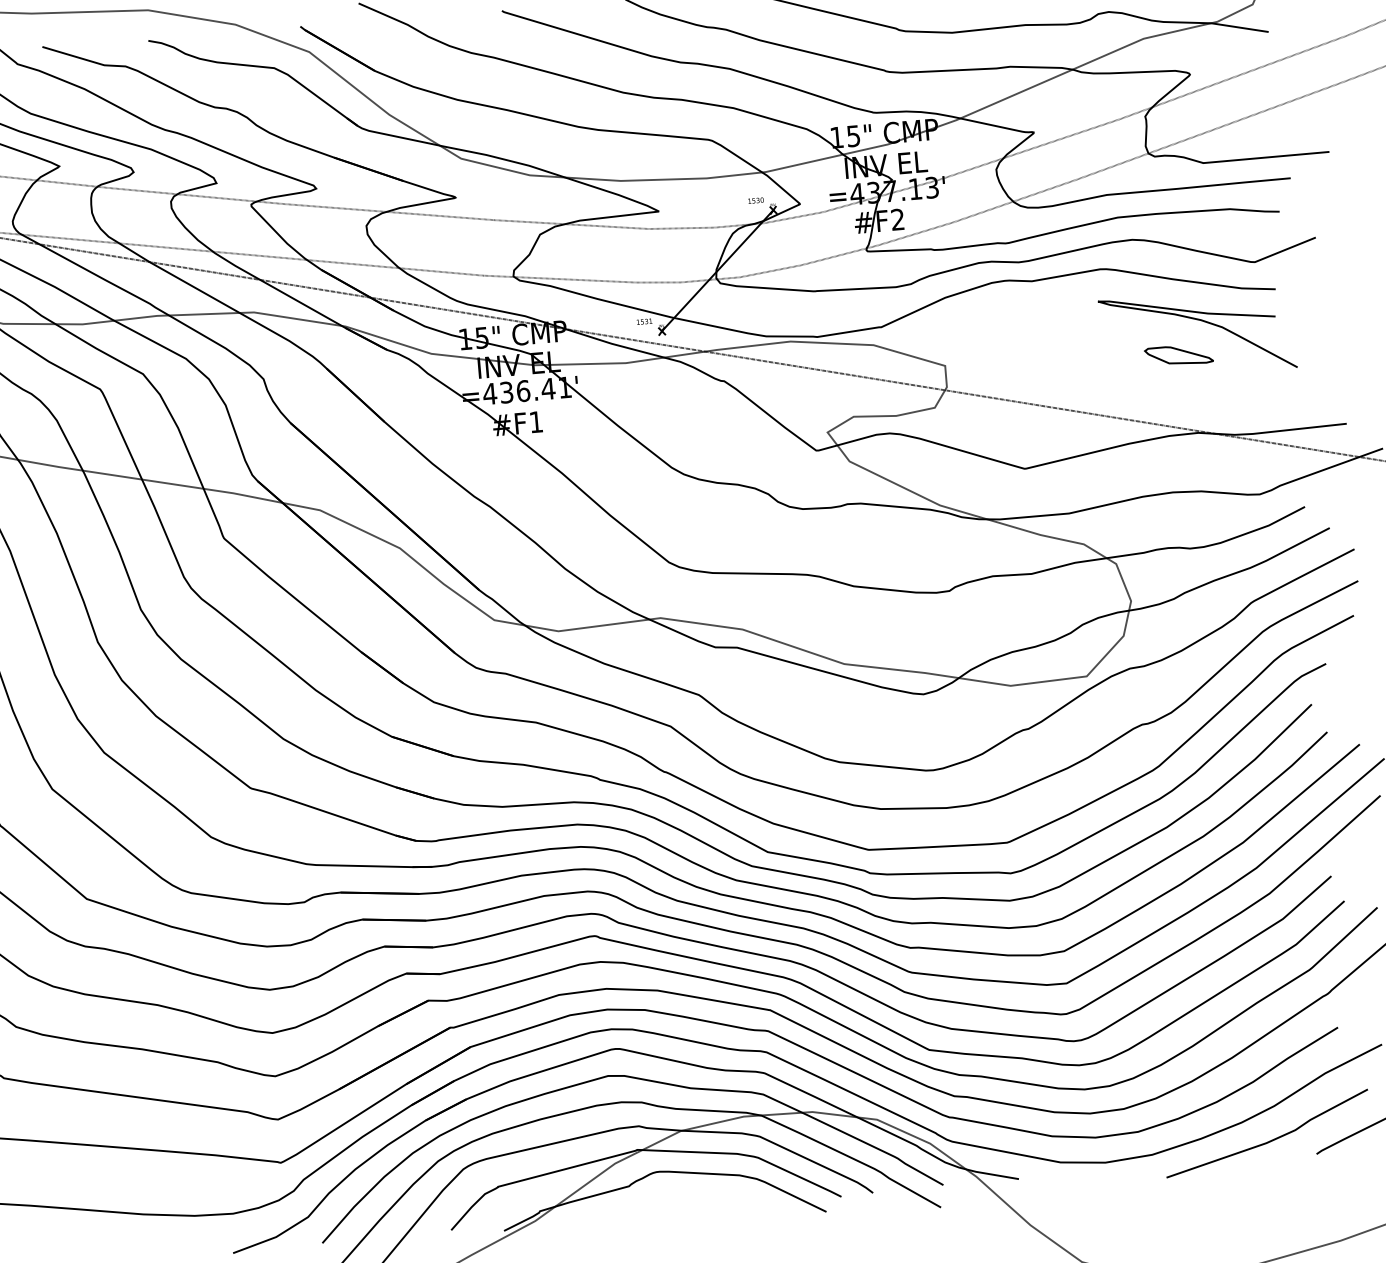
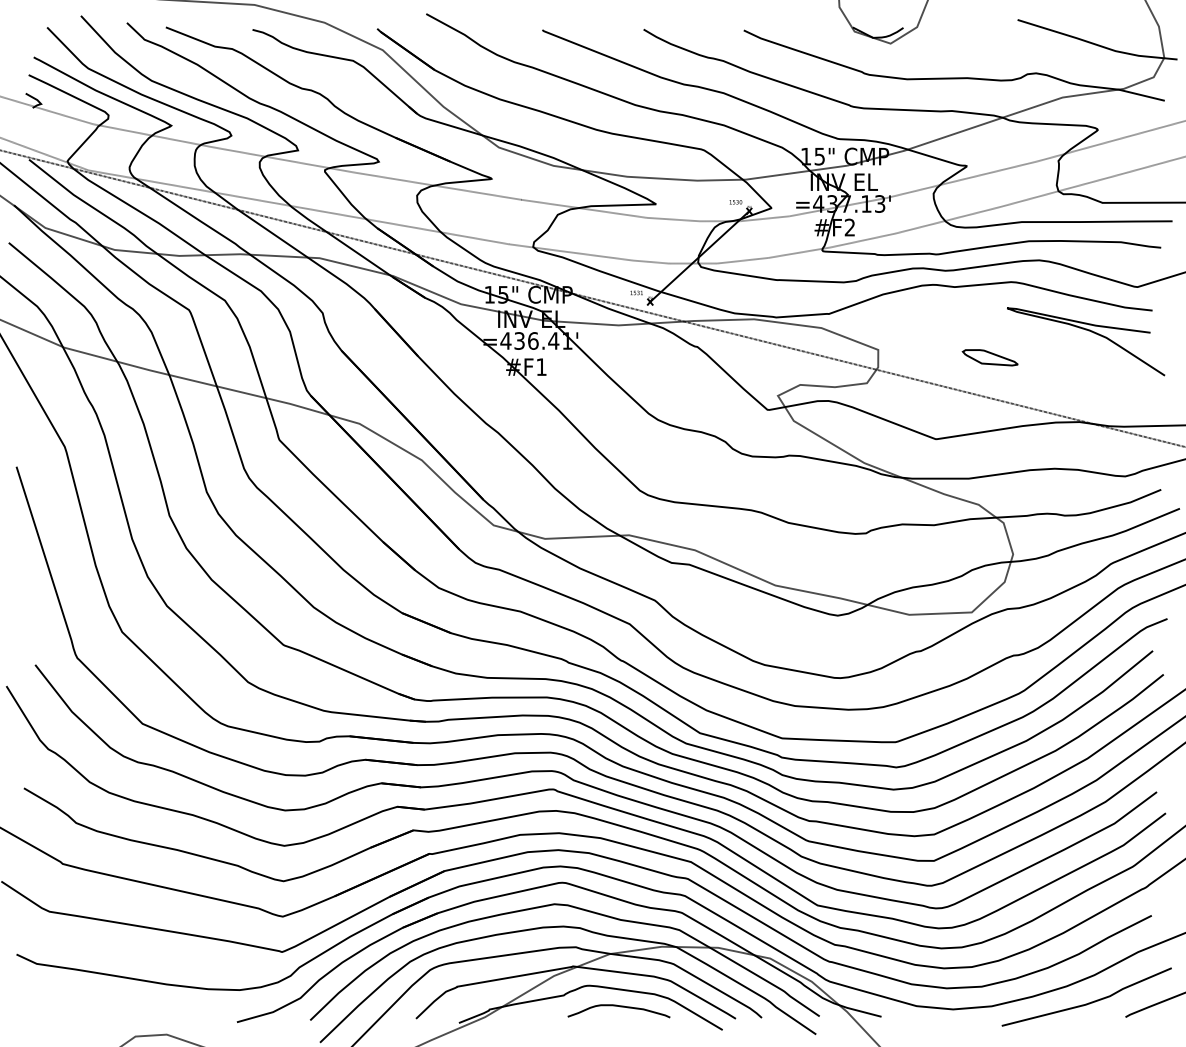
part: (1178, 355) -> (989, 357), moved
curve: (699, 1195) -> (620, 1007), added

